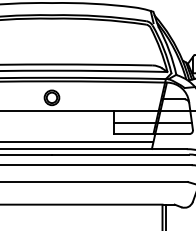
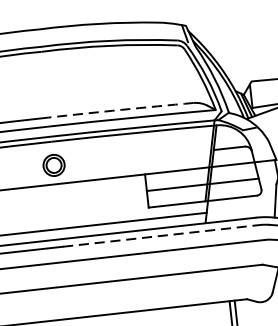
arc: (102, 64) -> (121, 109), solid -> dashed
line: (120, 154) -> (161, 235), solid -> dashed

